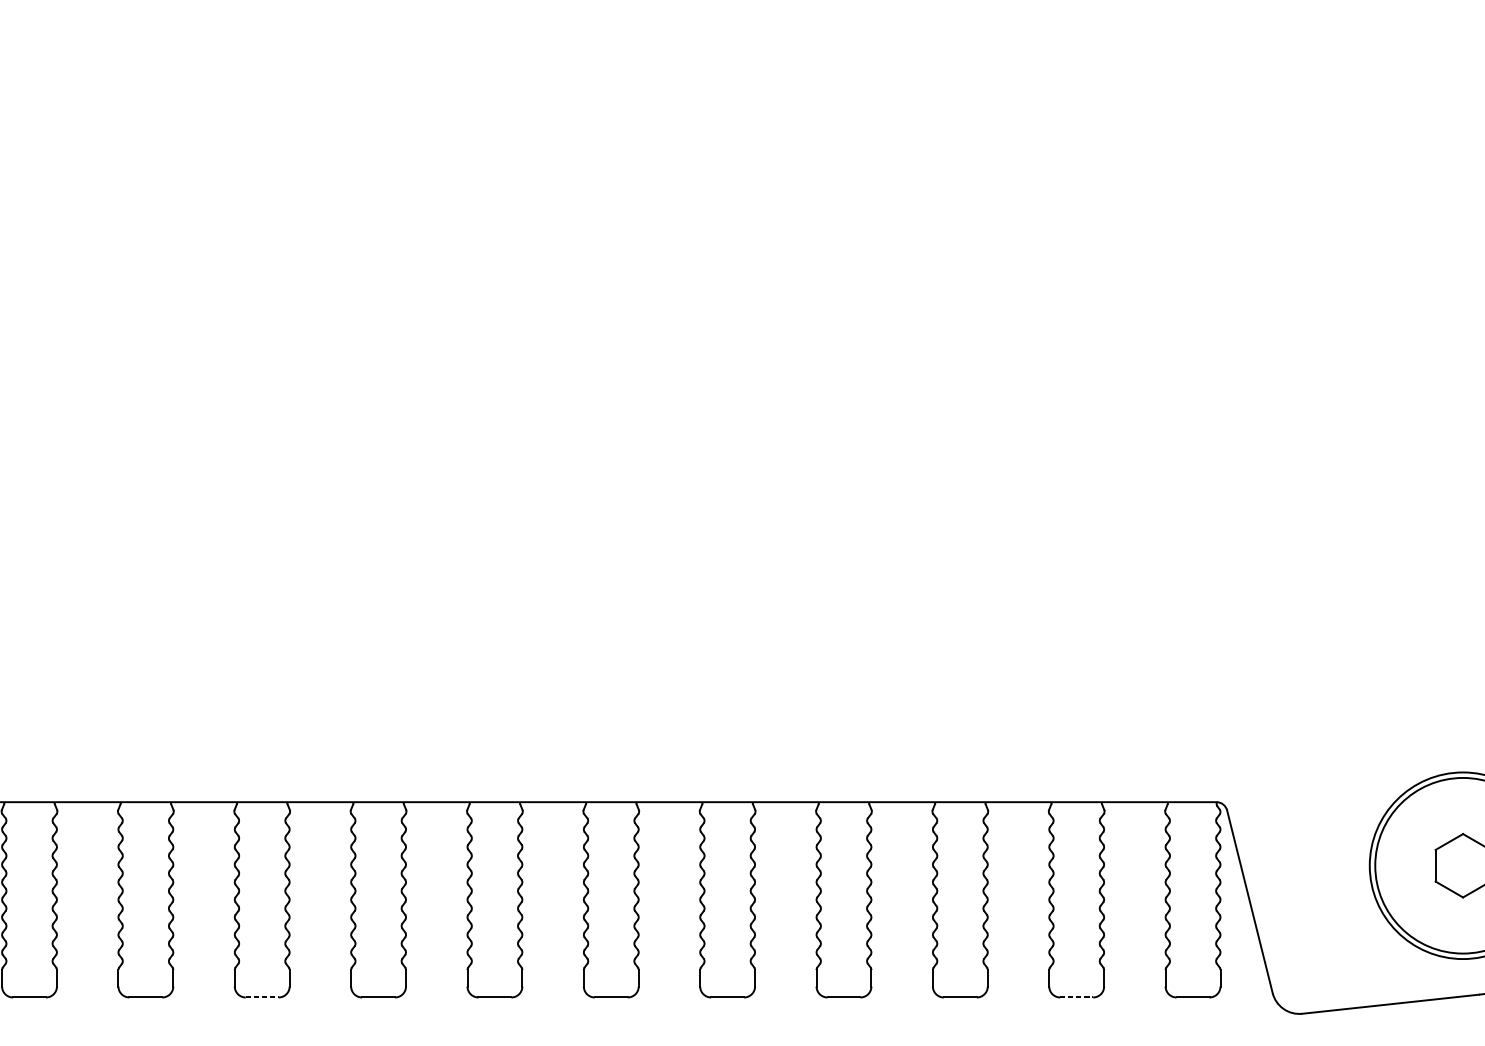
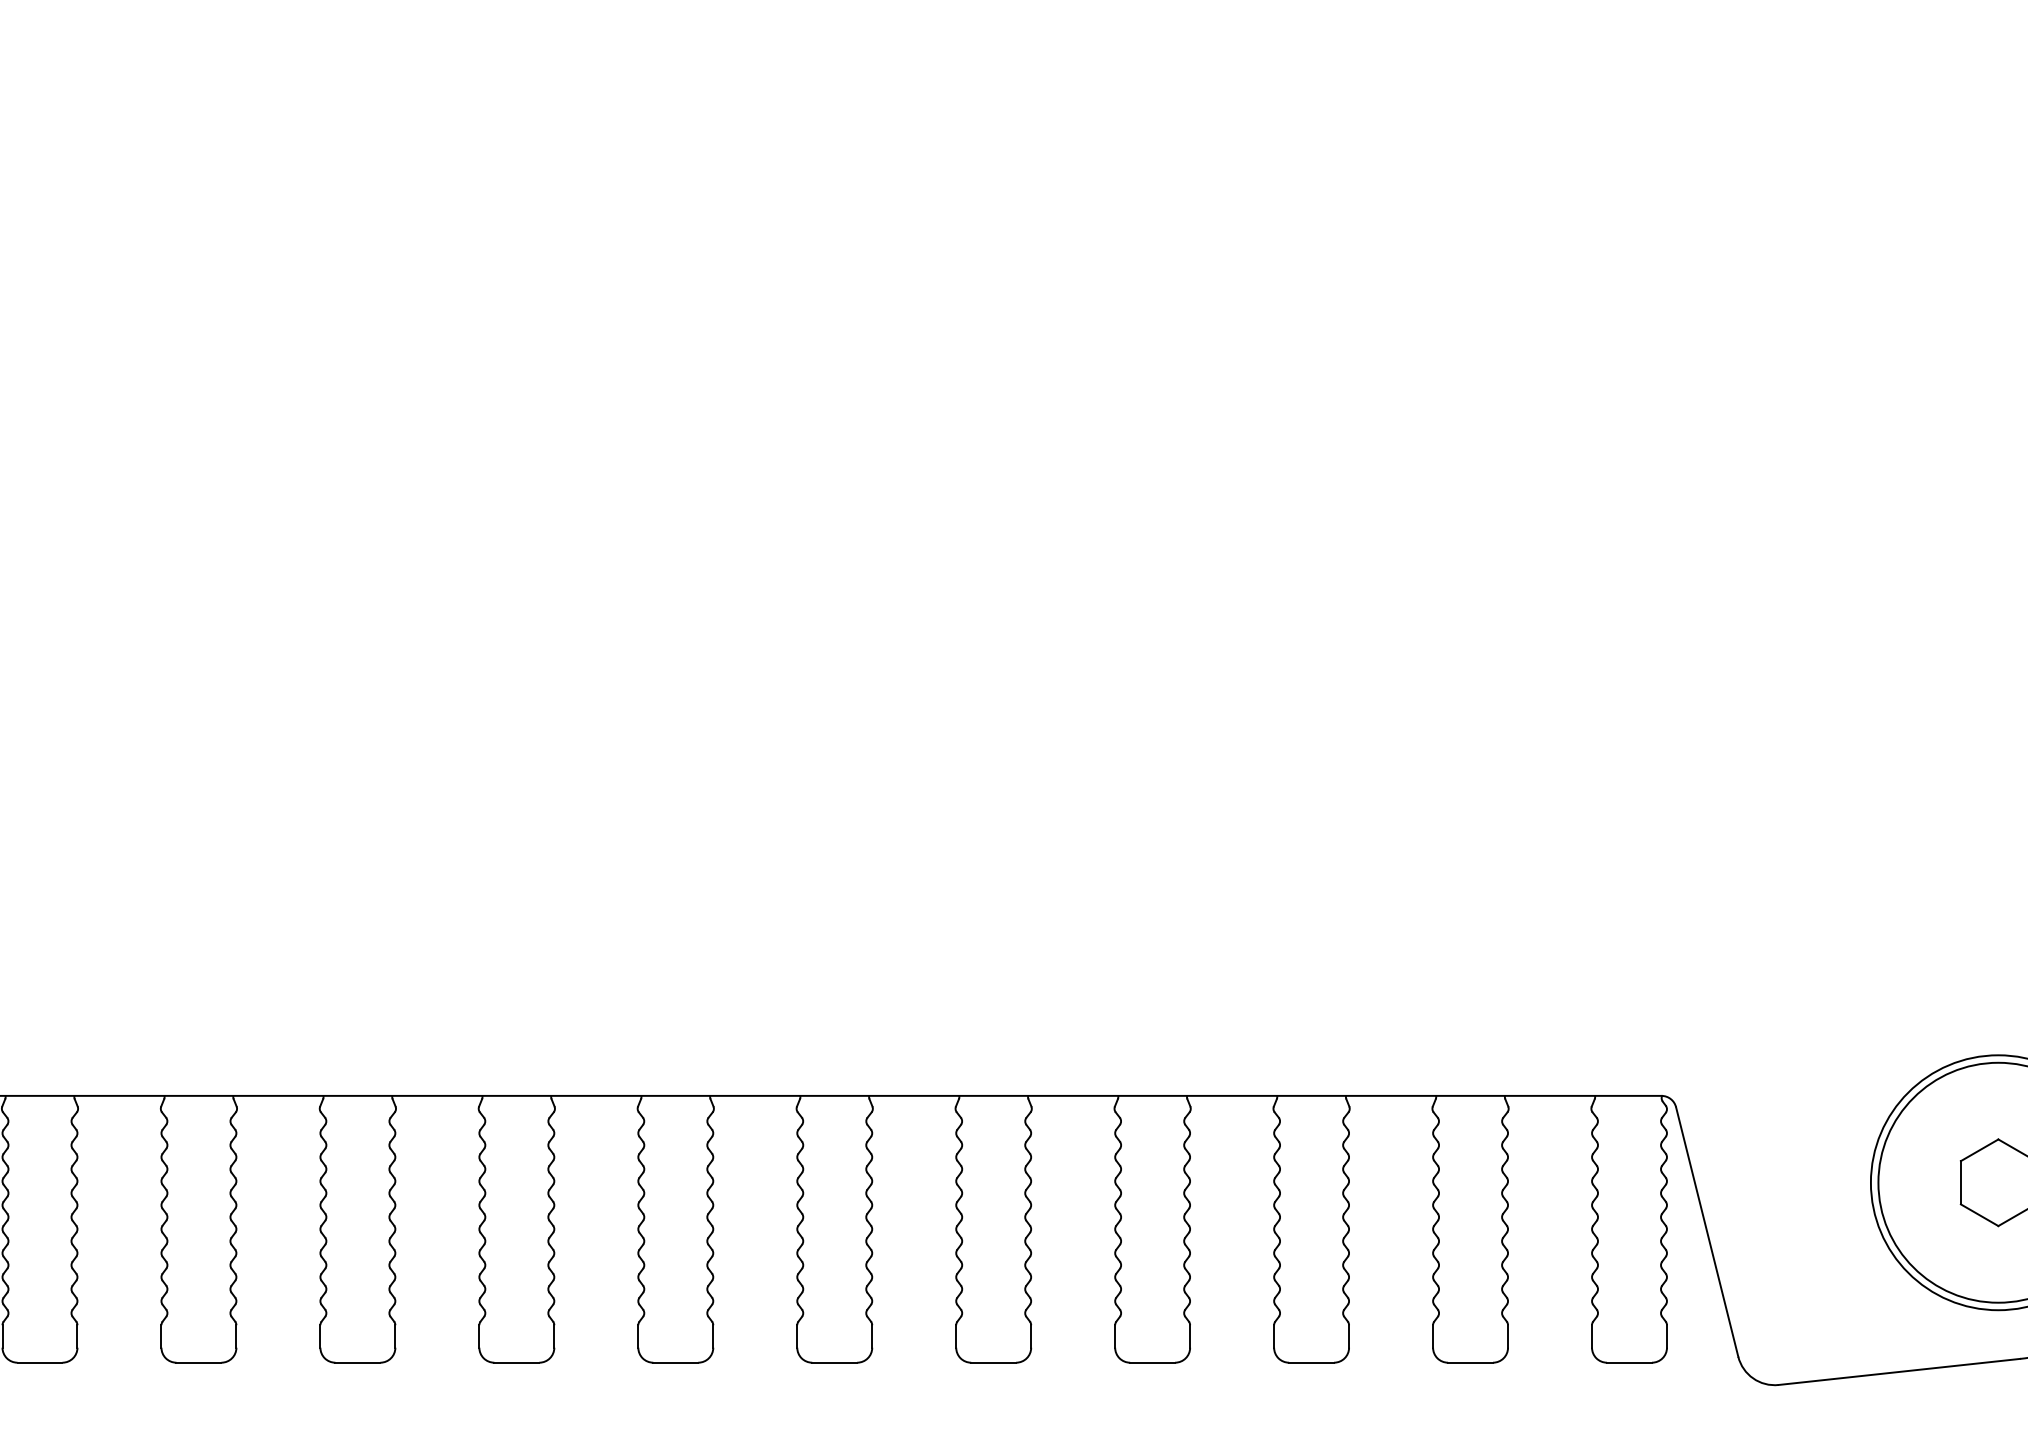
line: (262, 997) -> (358, 1362), dashed -> solid
line: (1077, 997) -> (1471, 1362), dashed -> solid

